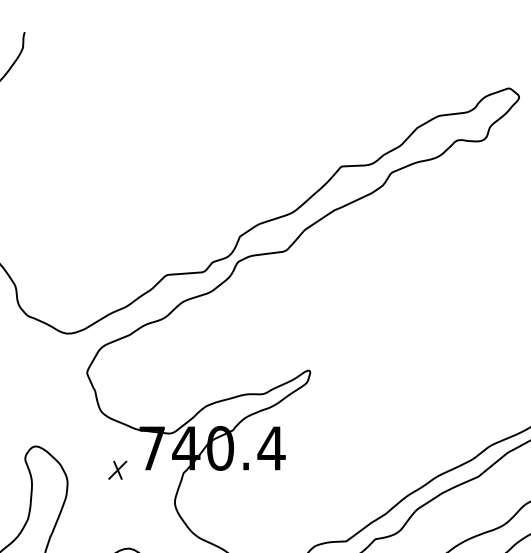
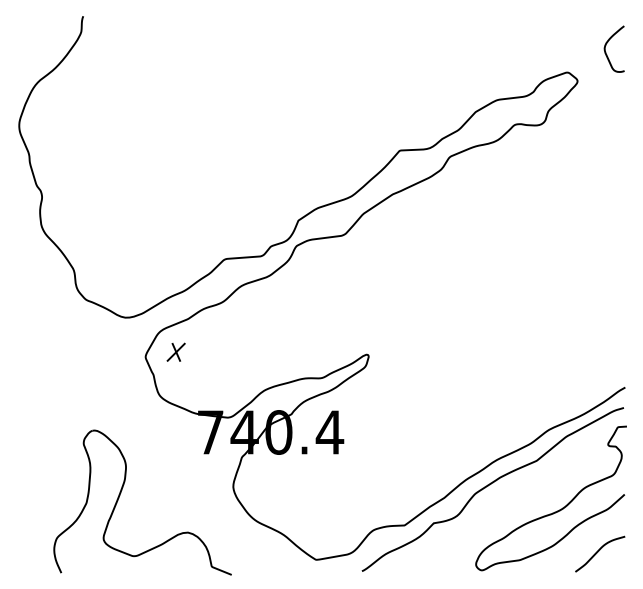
part: (117, 469) -> (175, 351), moved

